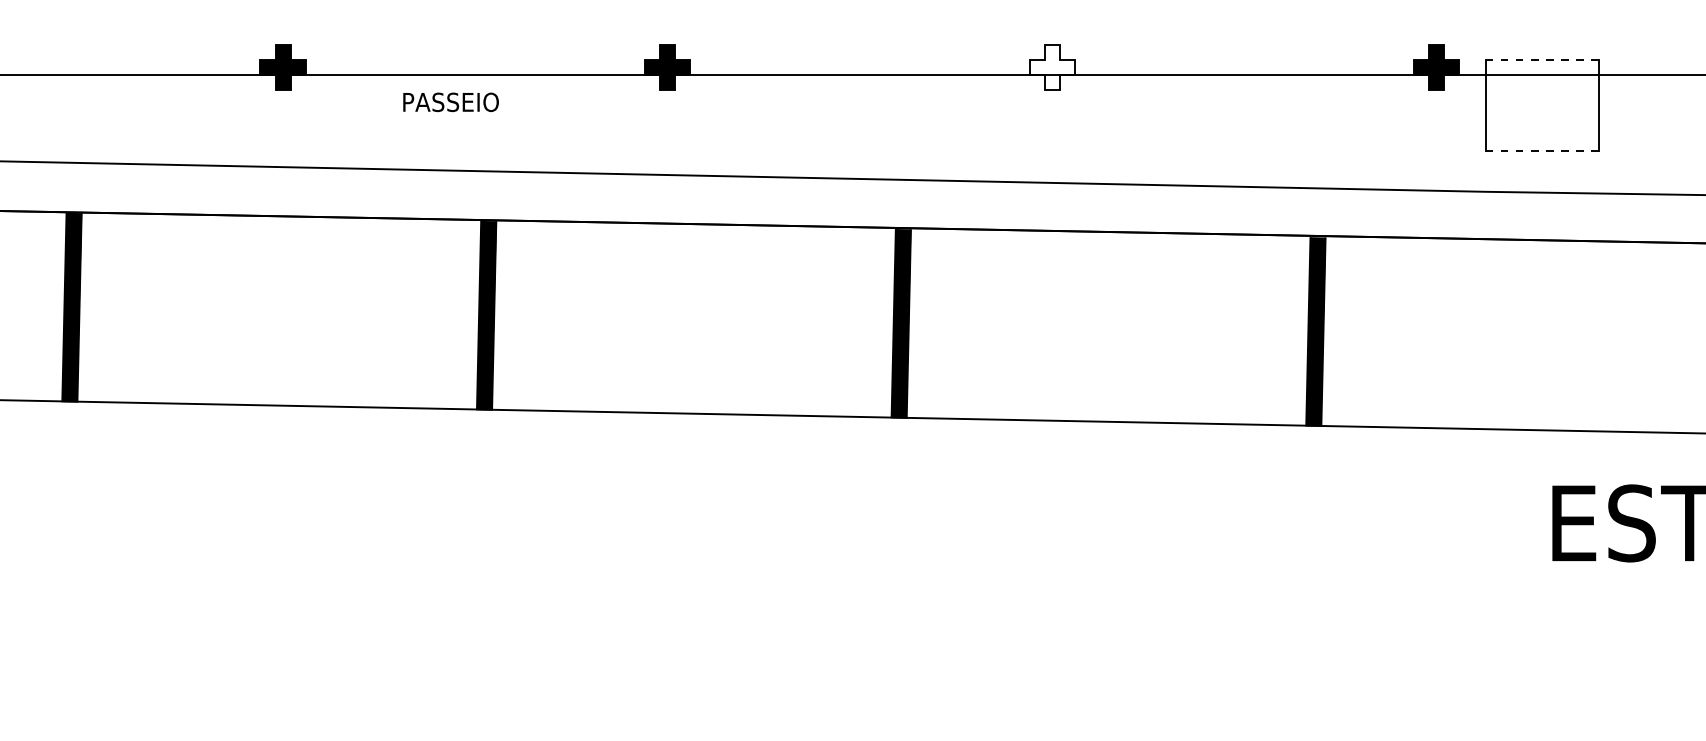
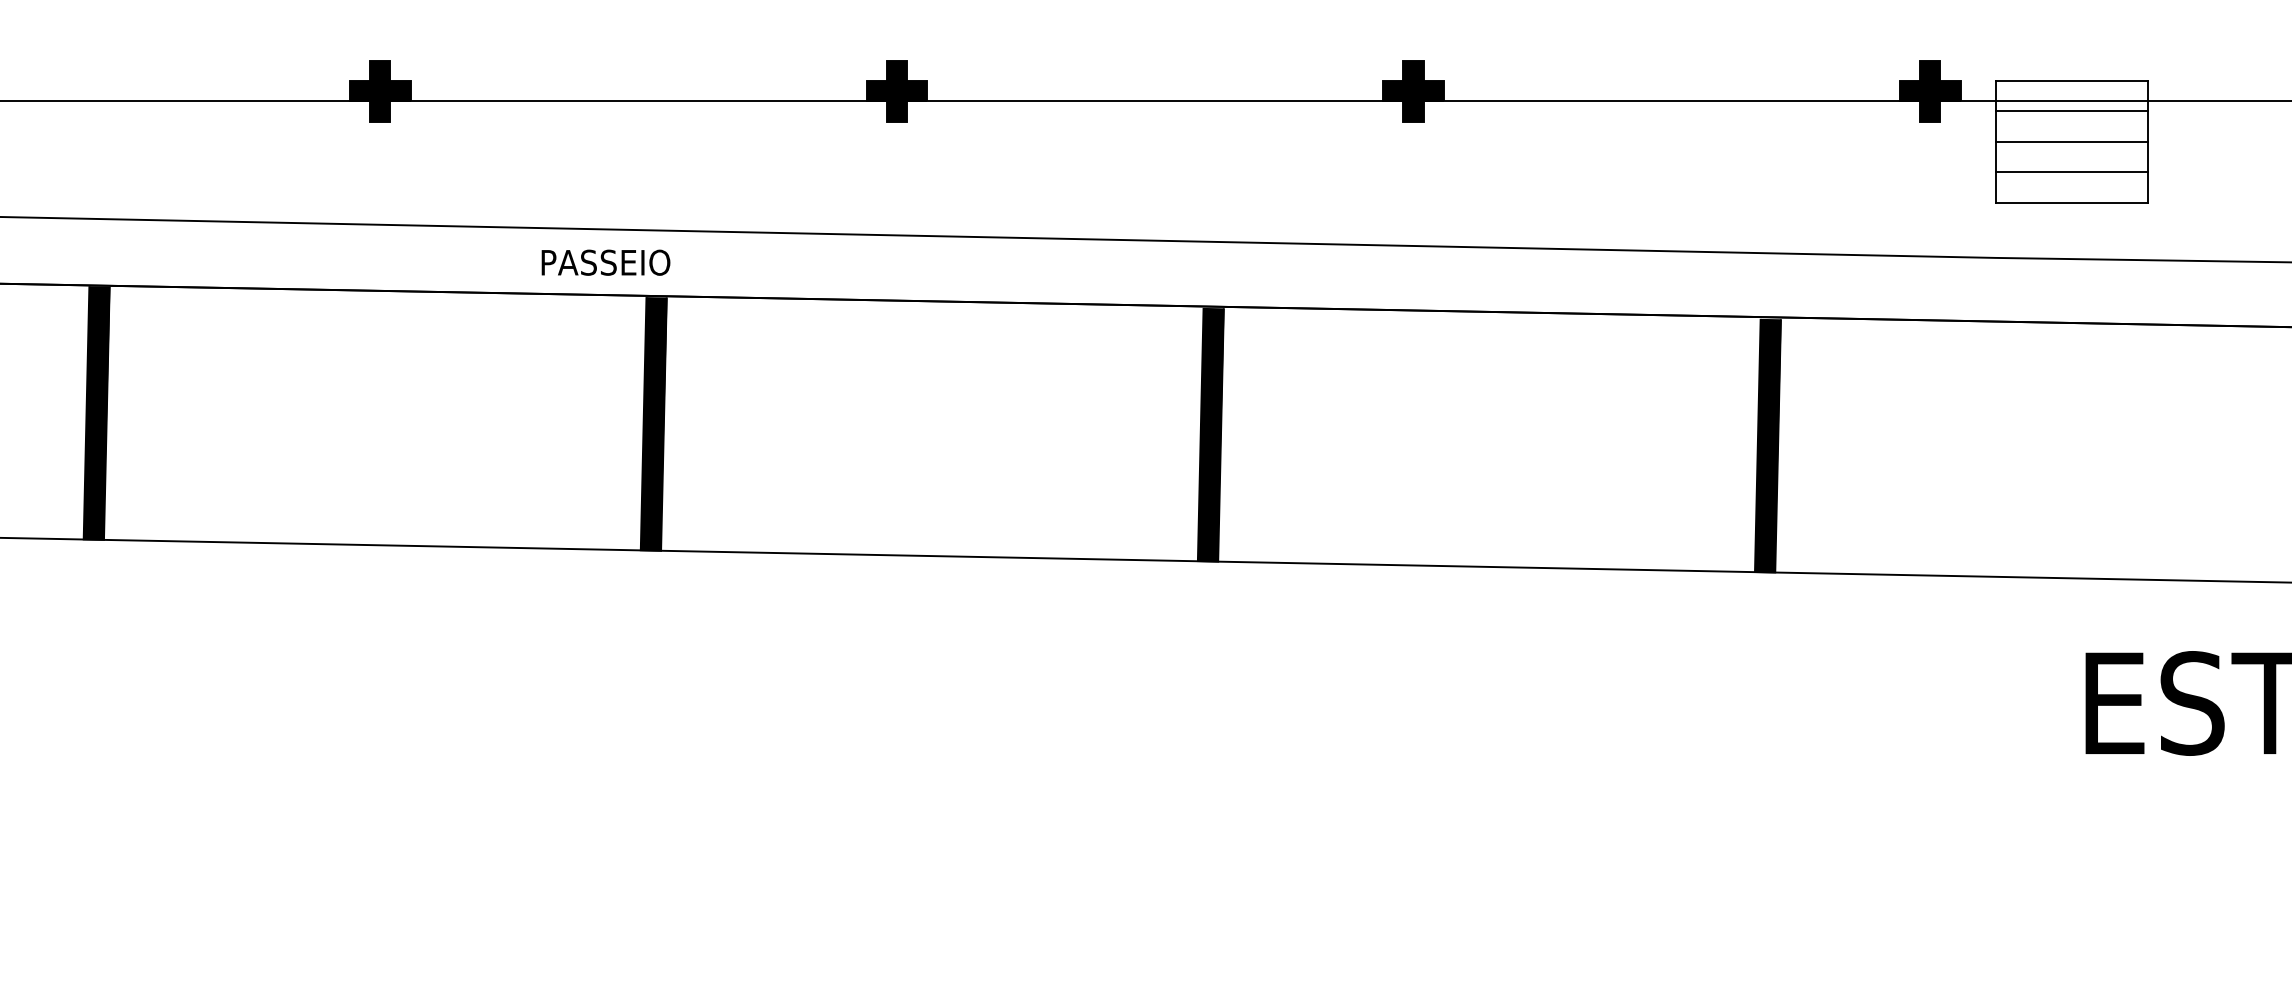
line: (1542, 60) -> (2072, 81), dashed -> solid
fill: (1052, 67) -> (1413, 90), added
line: (1542, 82) -> (2072, 111), added
text: (450, 102) -> (605, 262), moved
line: (1542, 105) -> (2072, 141), added
line: (1542, 128) -> (2072, 172), added
line: (1542, 150) -> (2072, 202), dashed -> solid

